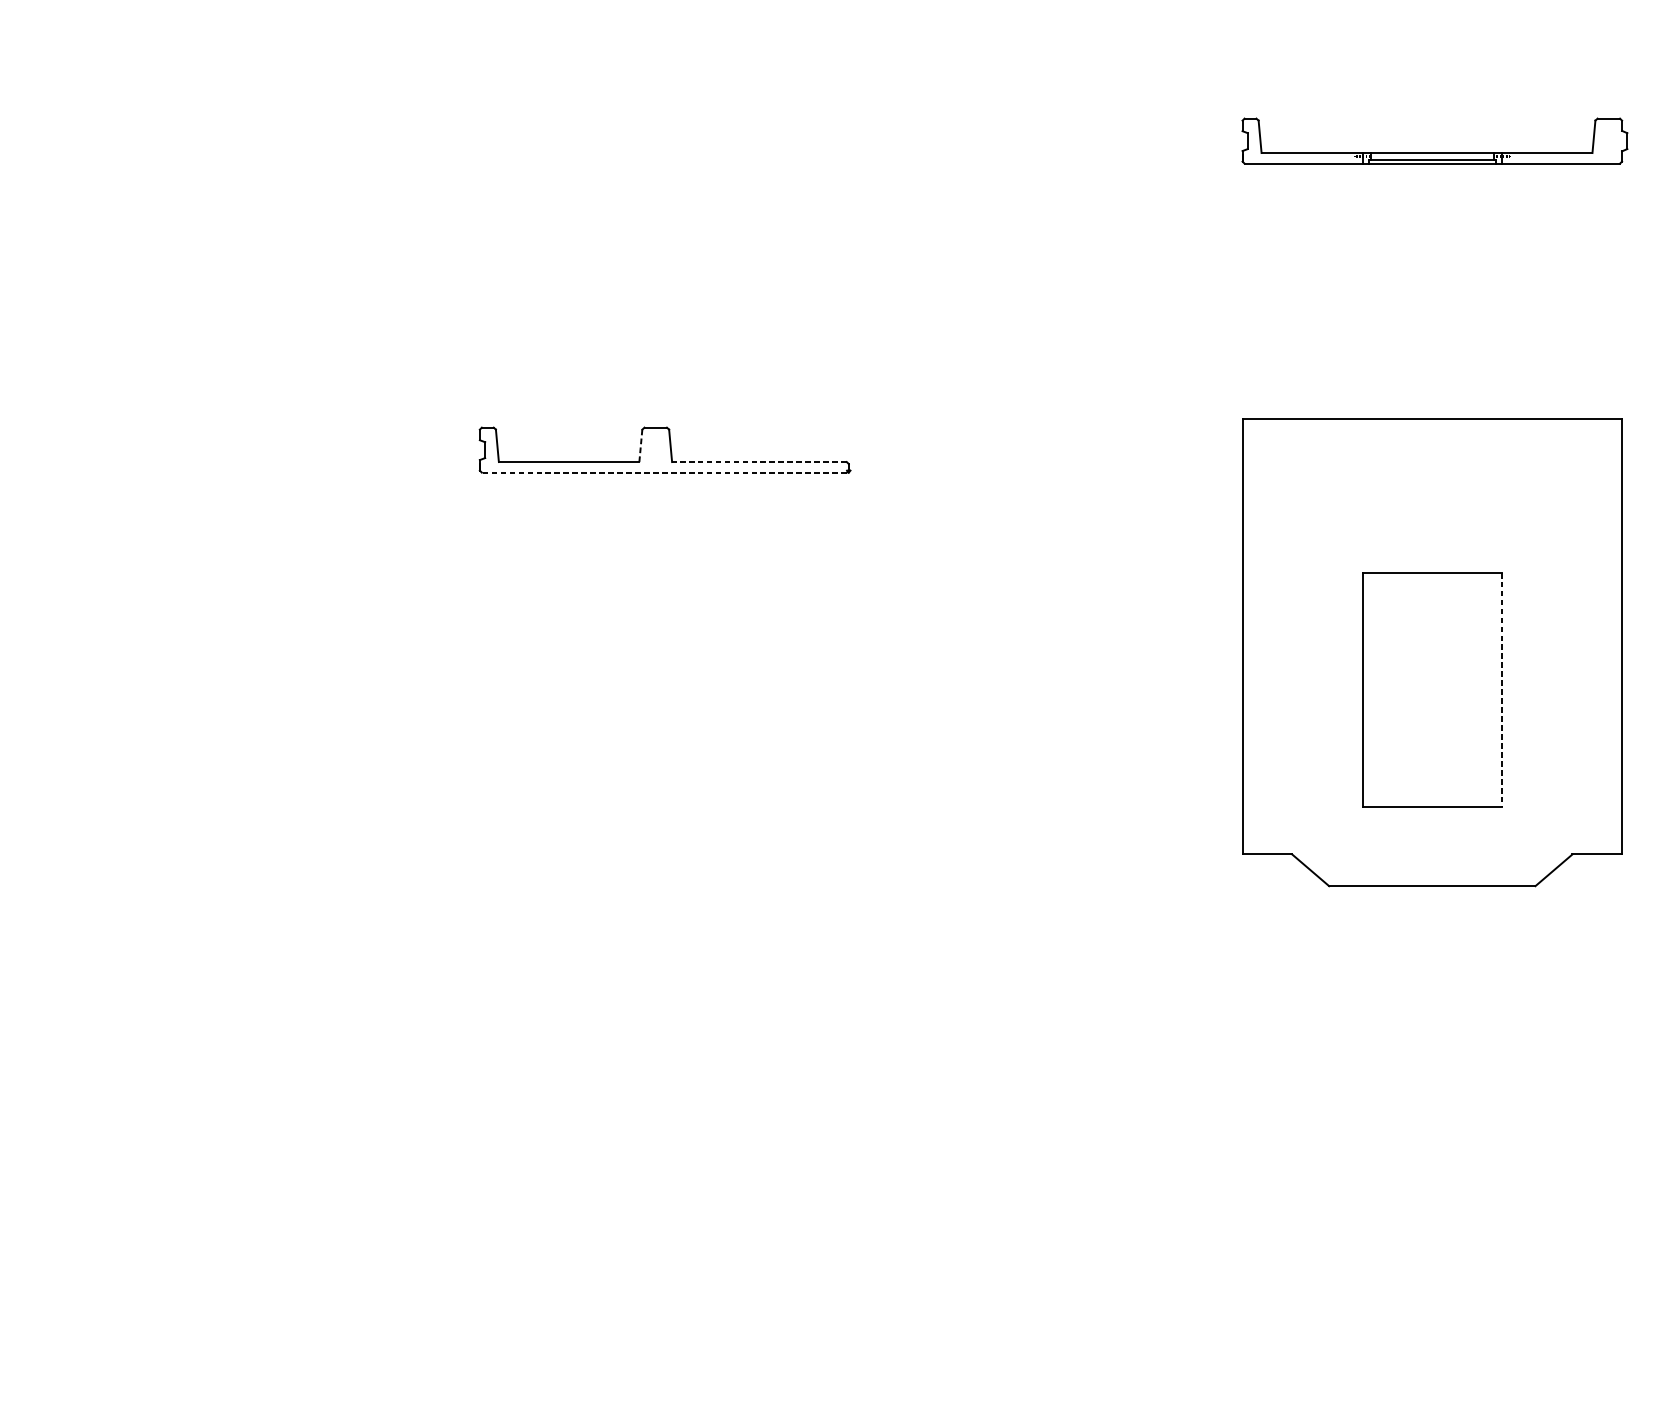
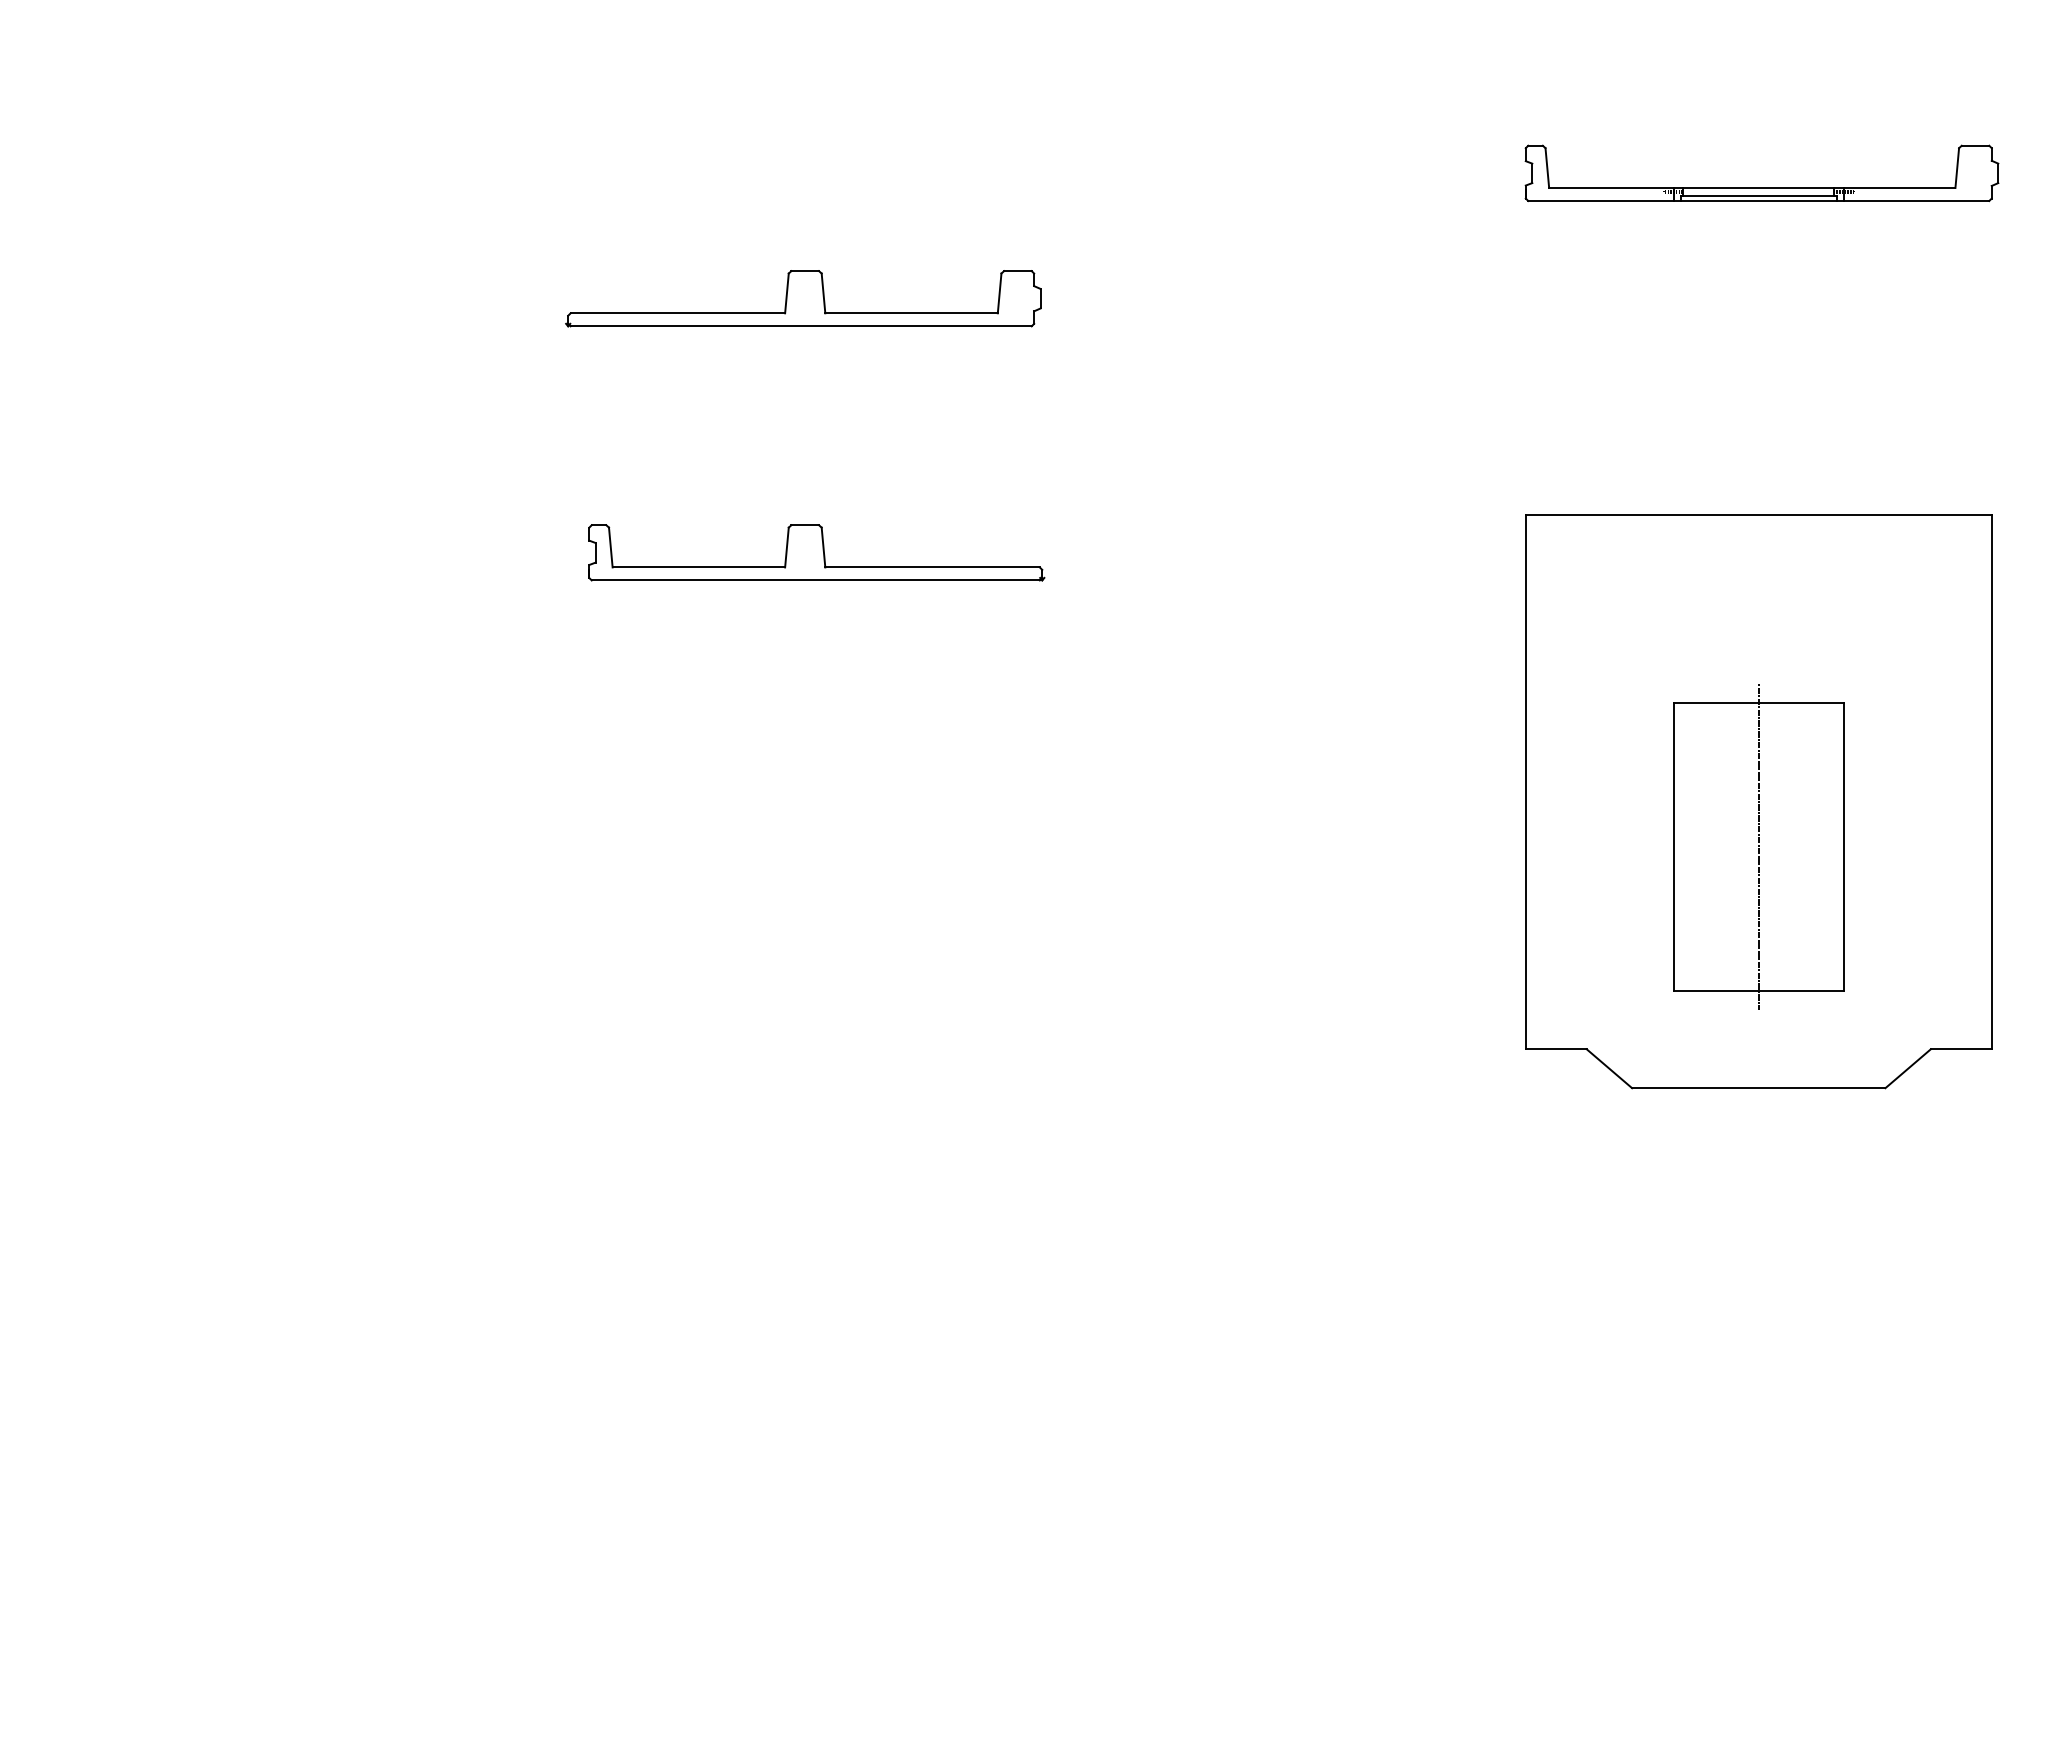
part: (654, 243) -> (803, 298), added
line: (640, 445) -> (786, 547), dashed -> solid
line: (759, 462) -> (932, 567), dashed -> solid
line: (664, 472) -> (815, 580), dashed -> solid
line: (1432, 689) -> (1758, 846), added
line: (1502, 690) -> (1844, 847), dashed -> solid

